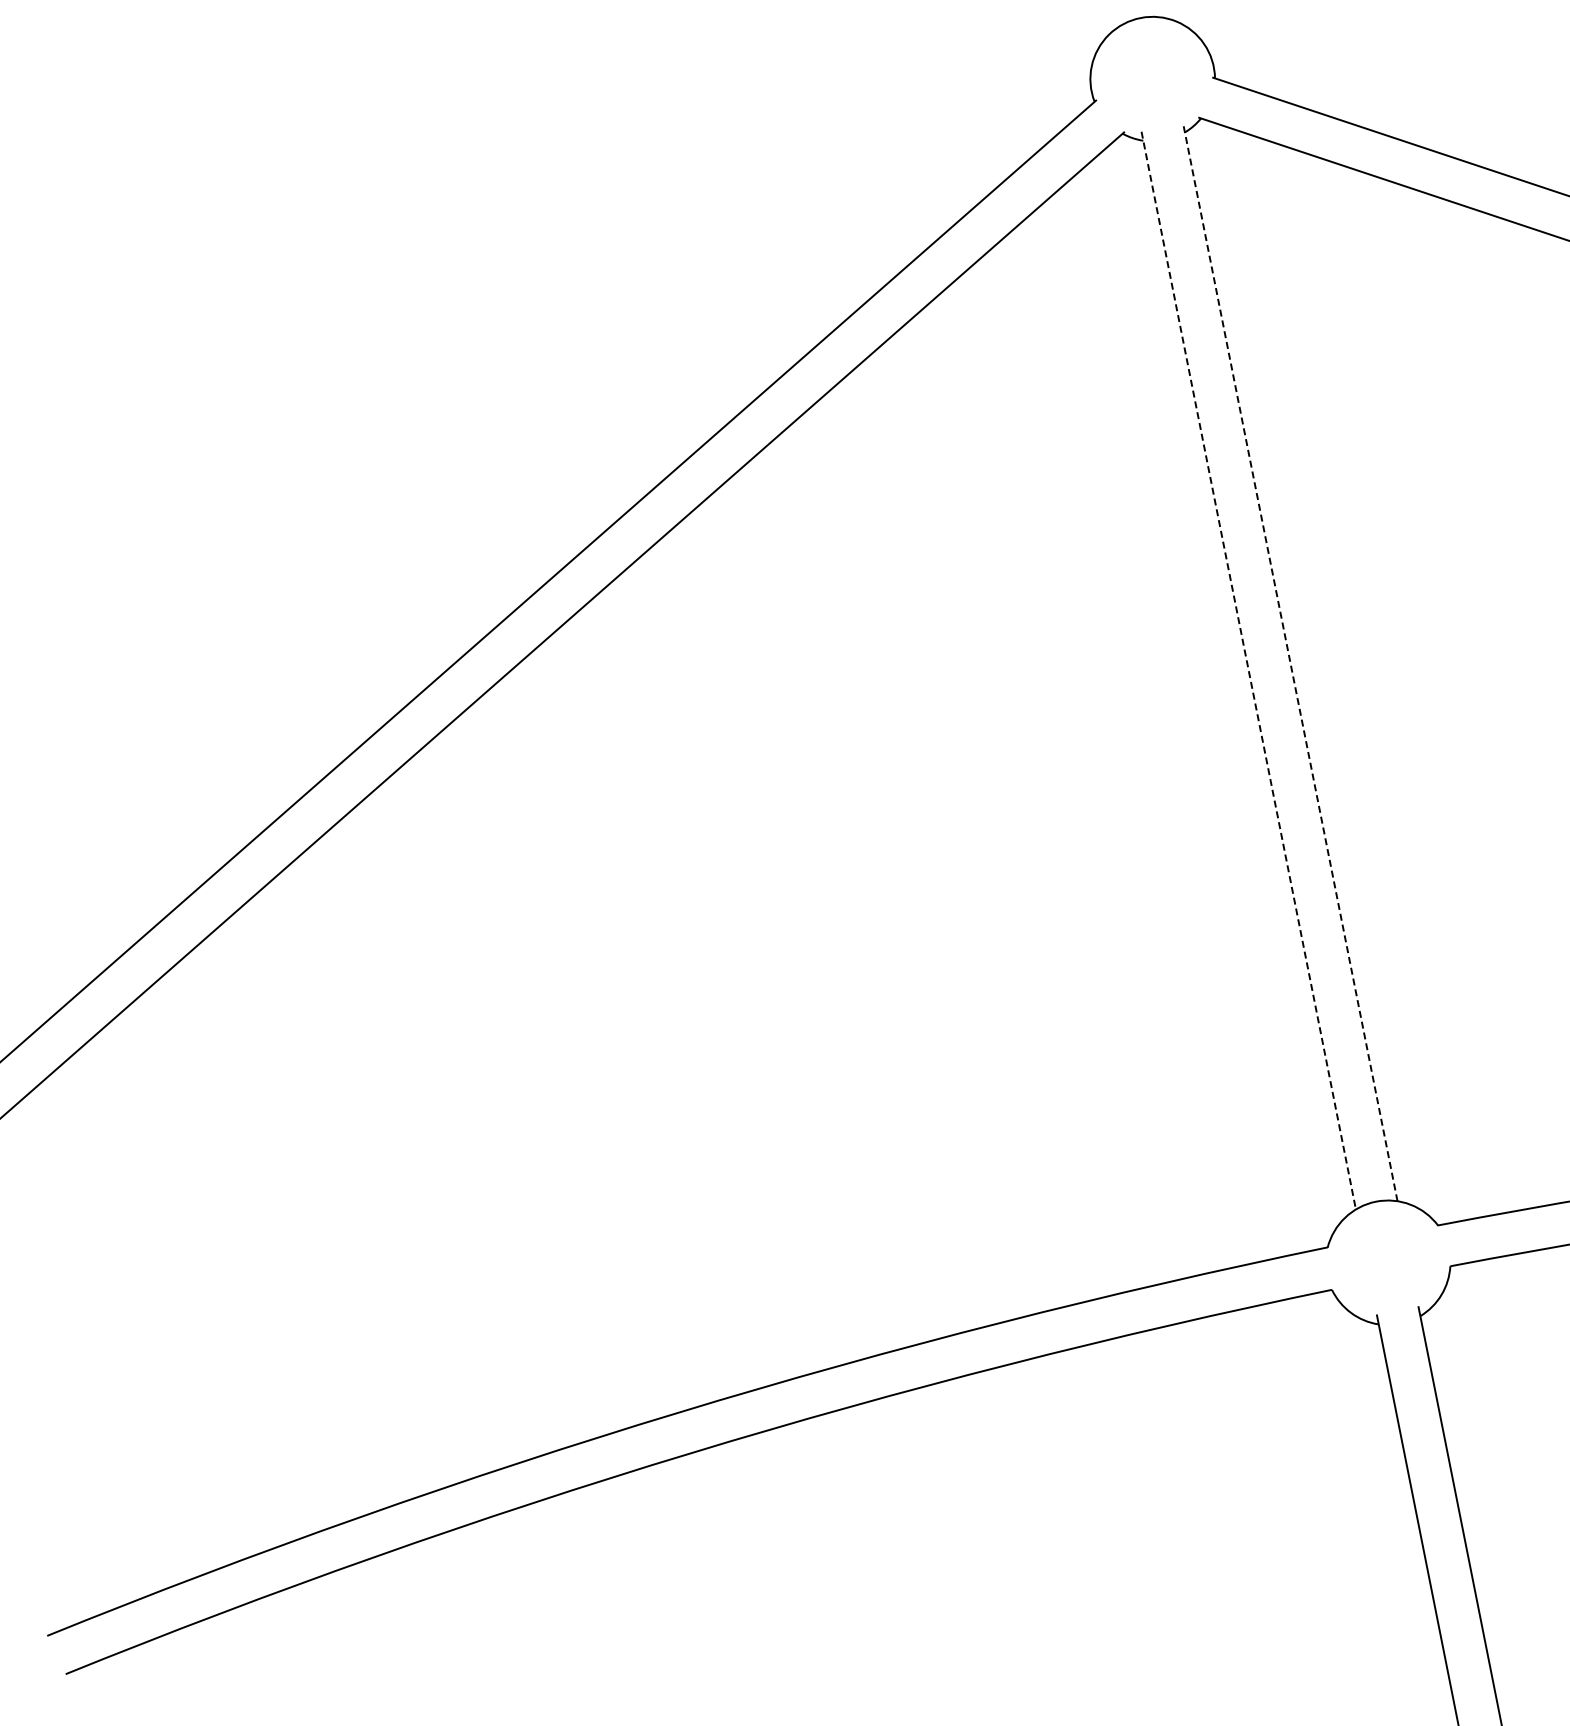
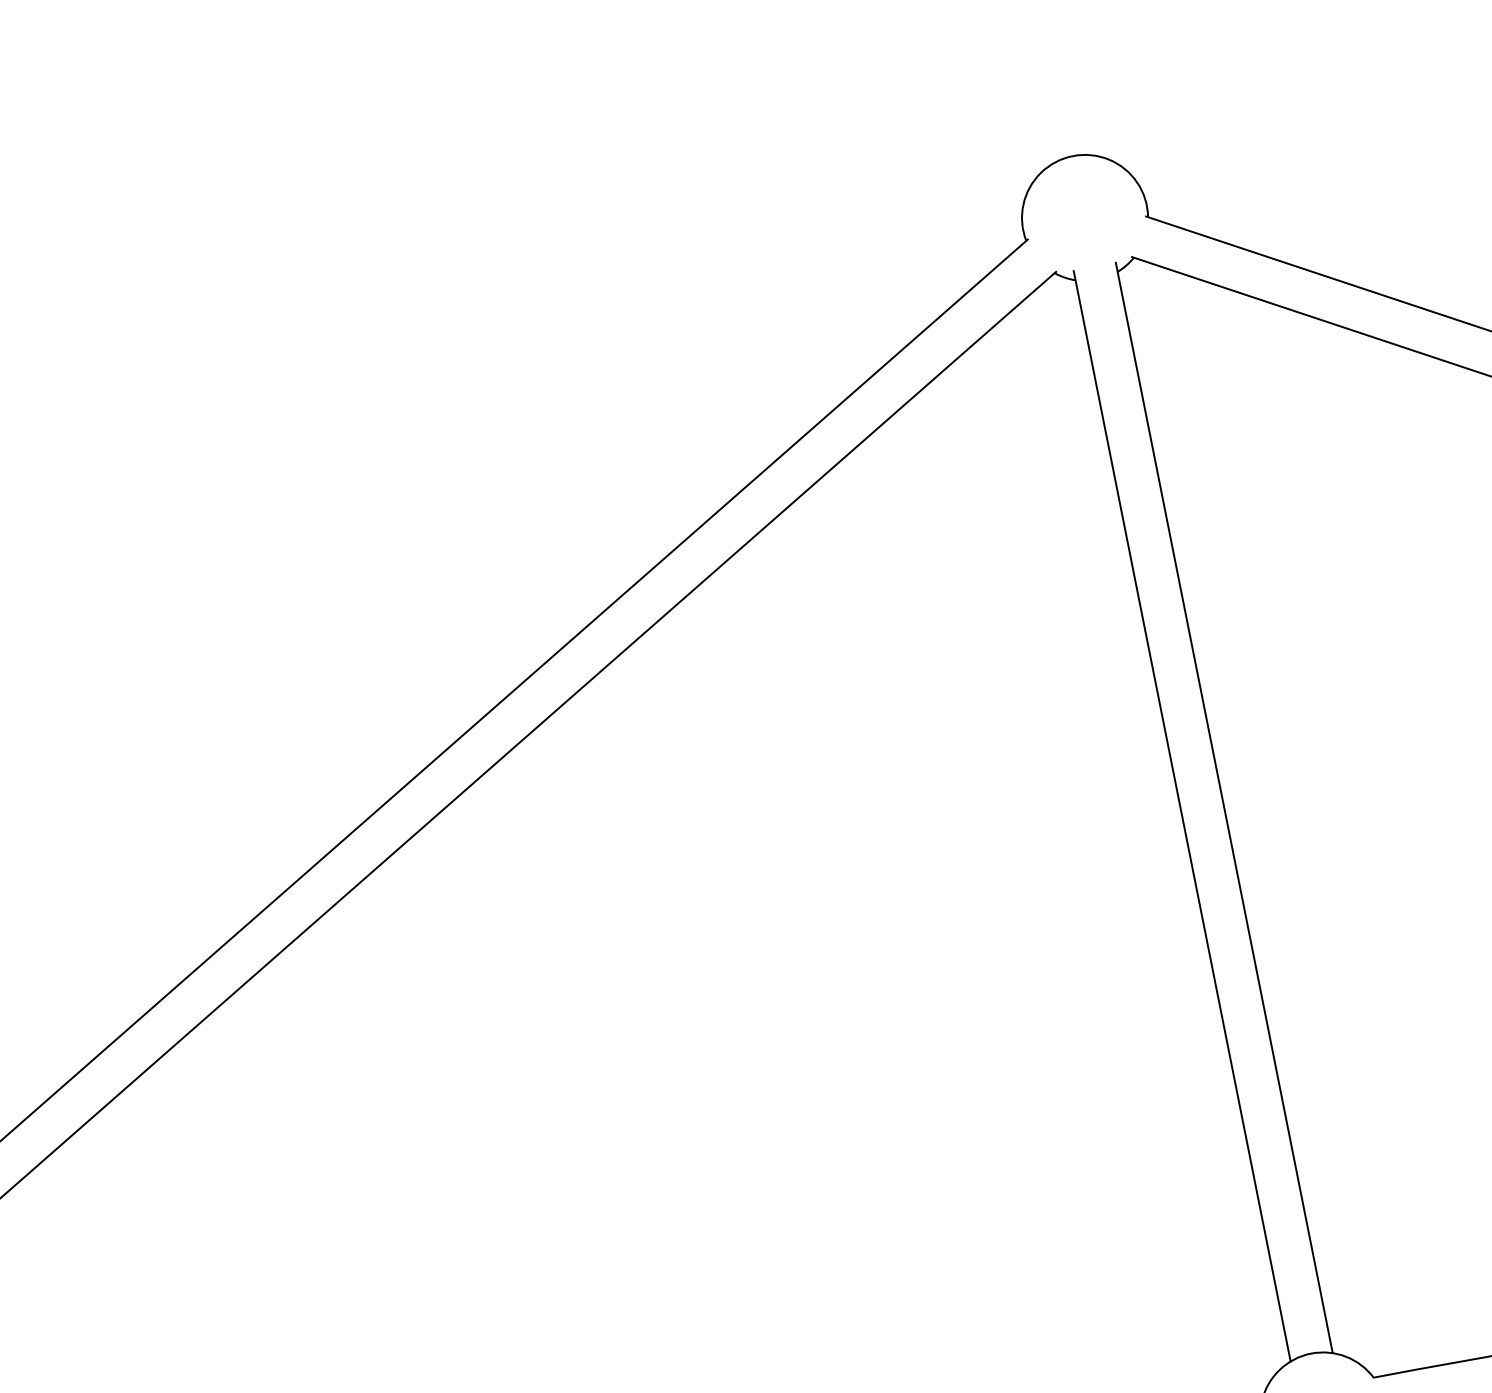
line: (1290, 661) -> (1224, 807), dashed -> solid
line: (1248, 671) -> (1181, 817), dashed -> solid

